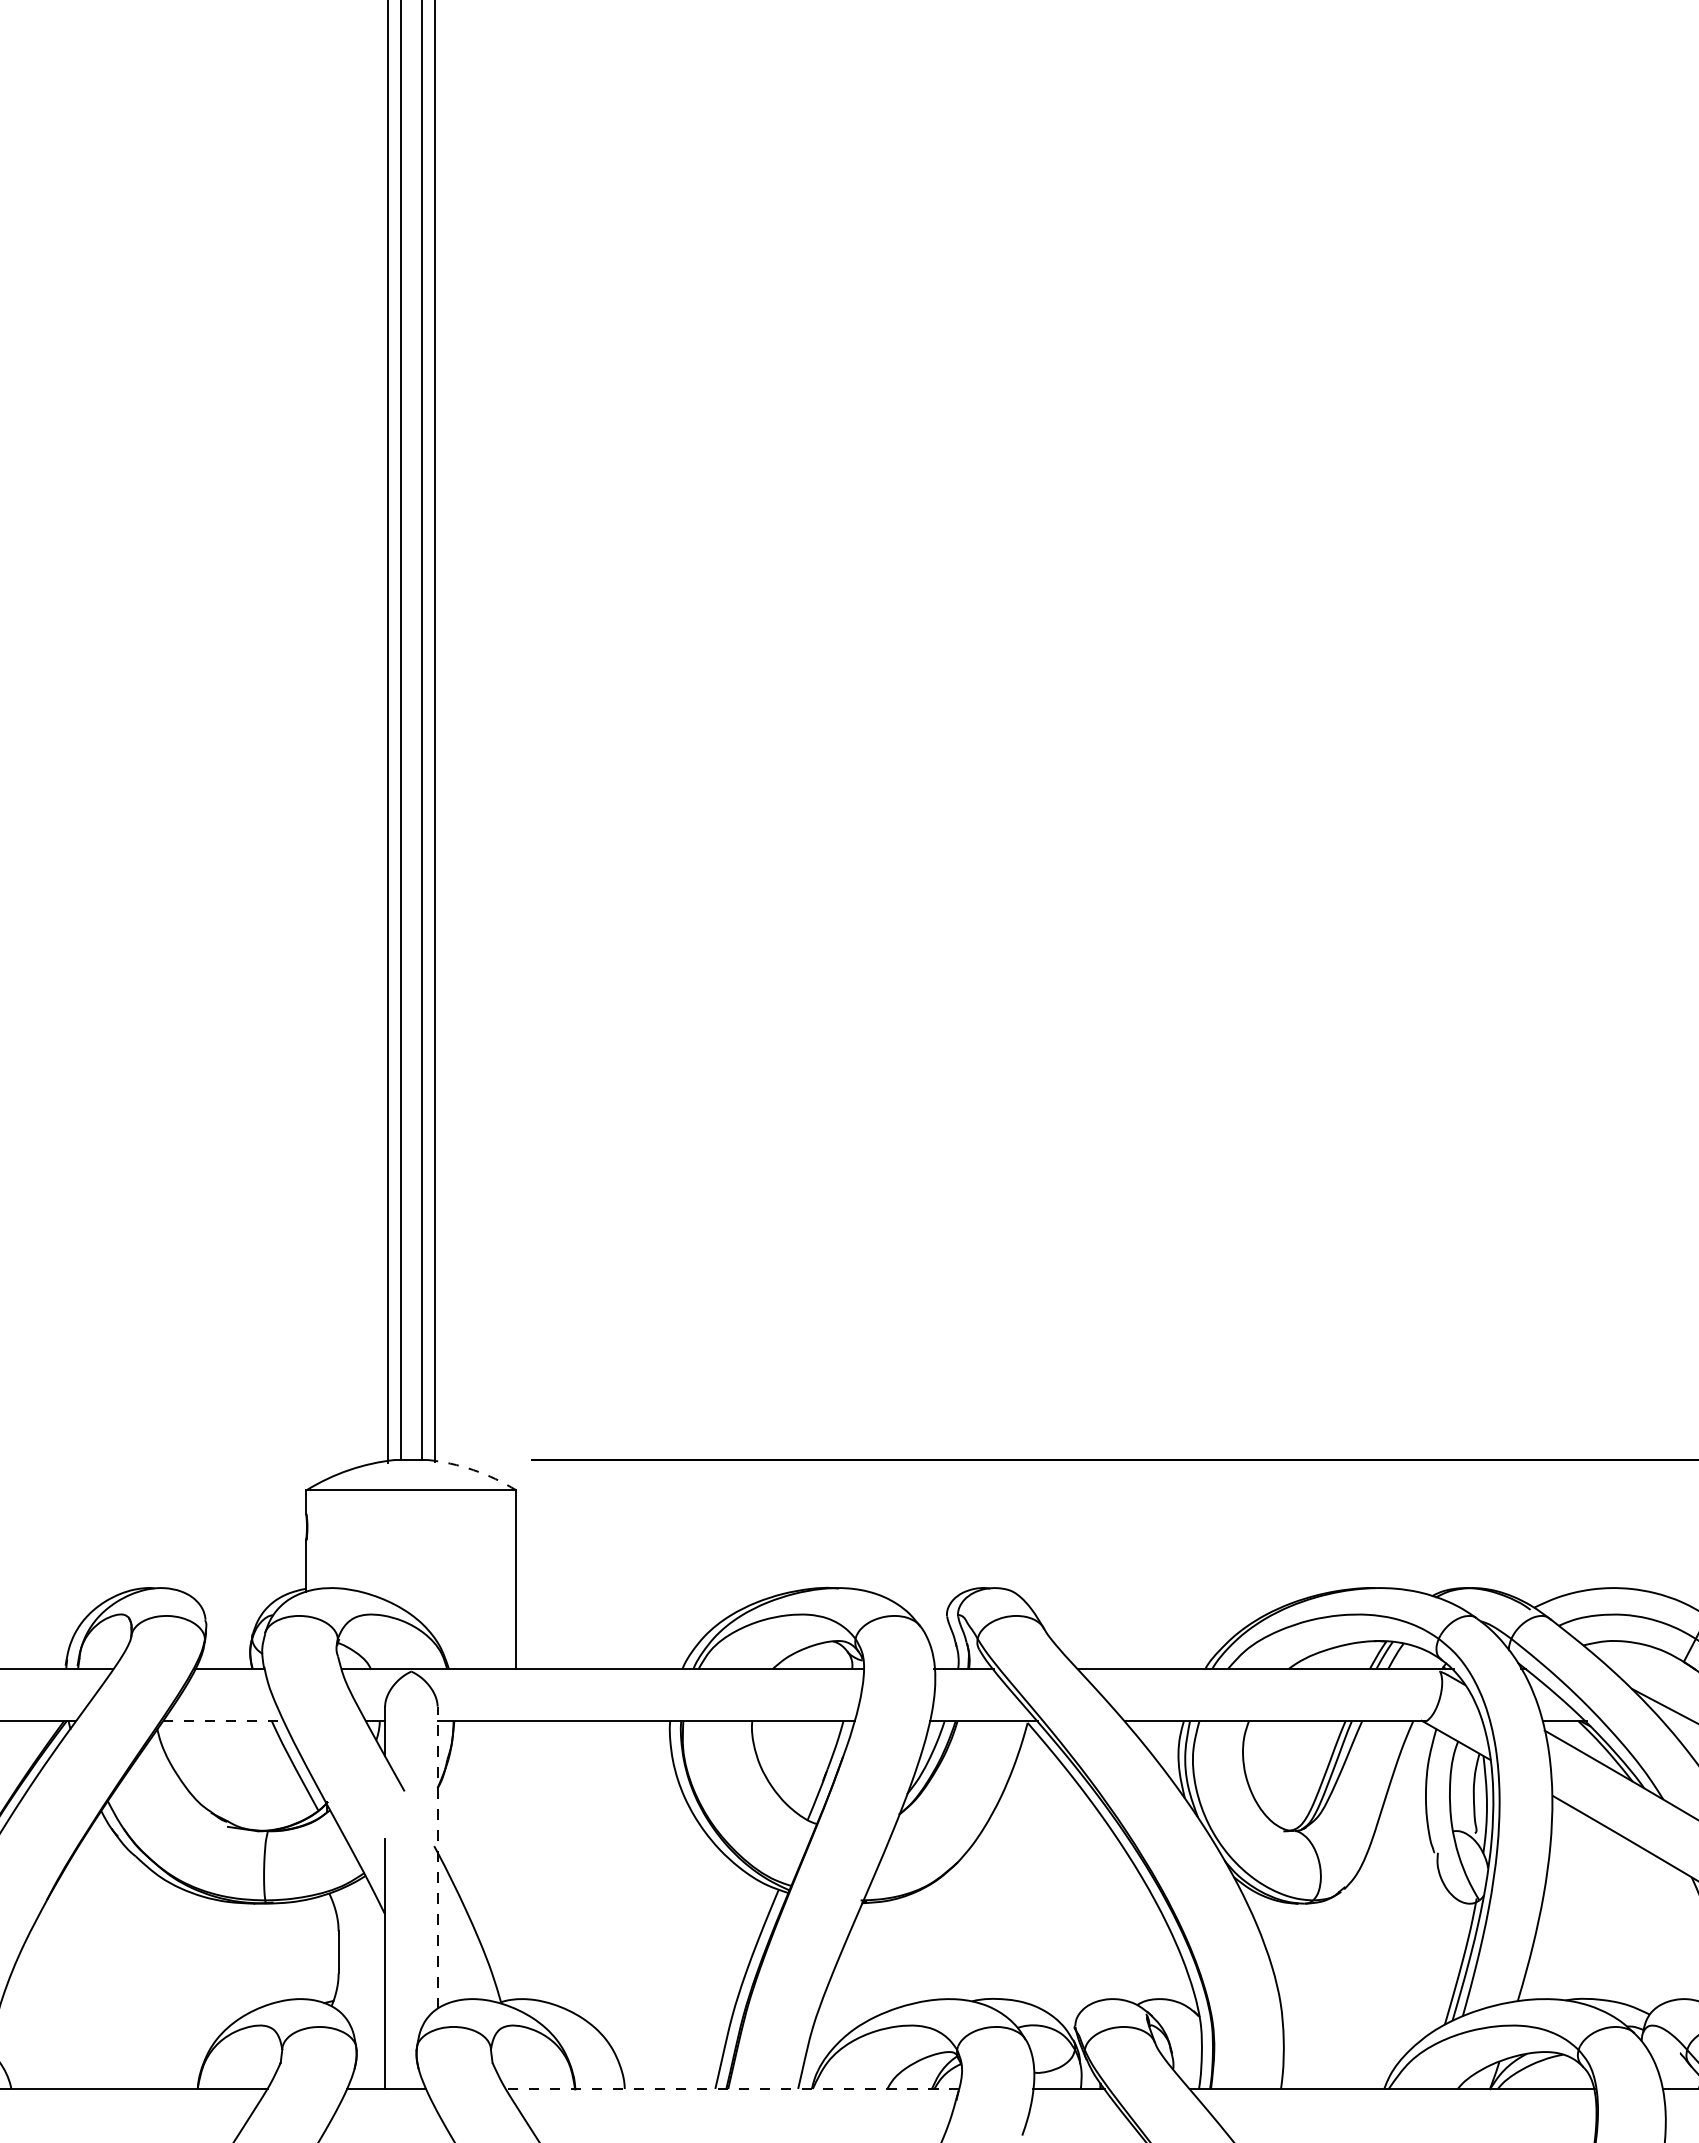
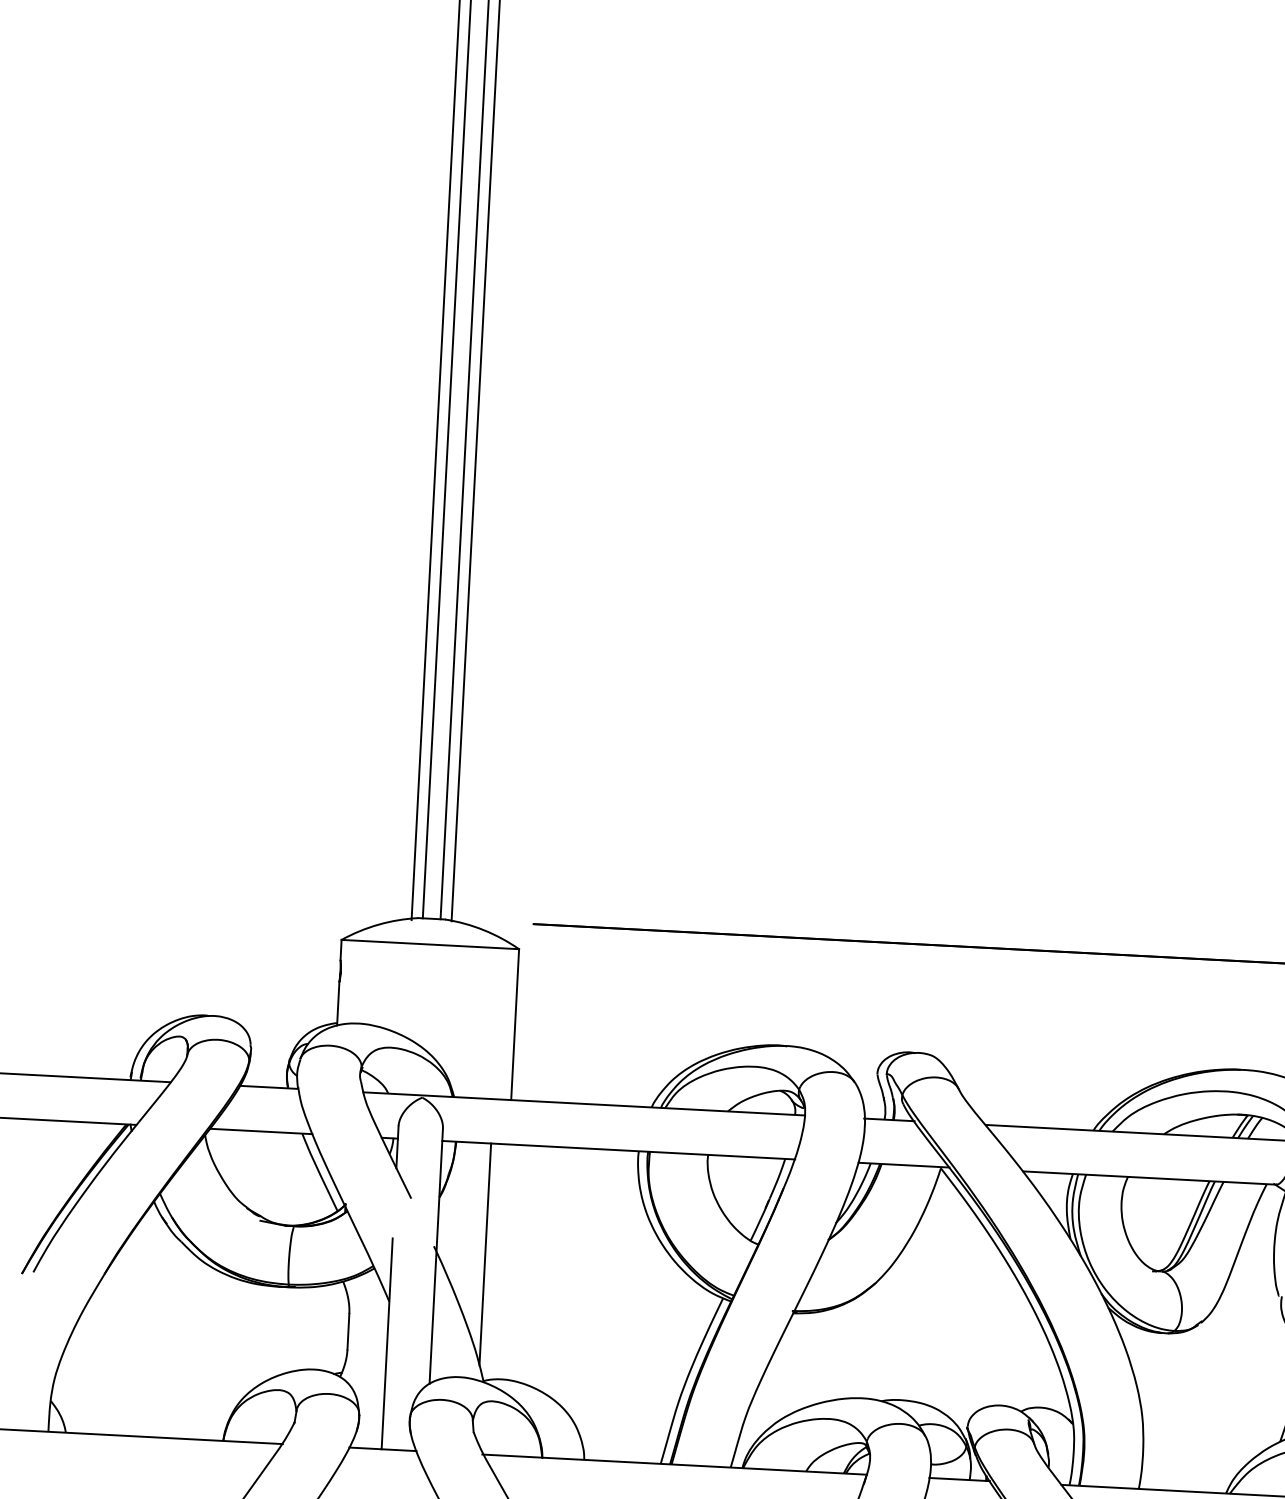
arc: (473, 1470) -> (483, 930), dashed -> solid
line: (223, 1721) -> (261, 1131), dashed -> solid
line: (495, 1852) -> (485, 1254), added
line: (437, 1857) -> (436, 1255), dashed -> solid
line: (731, 2088) -> (674, 1464), dashed -> solid

